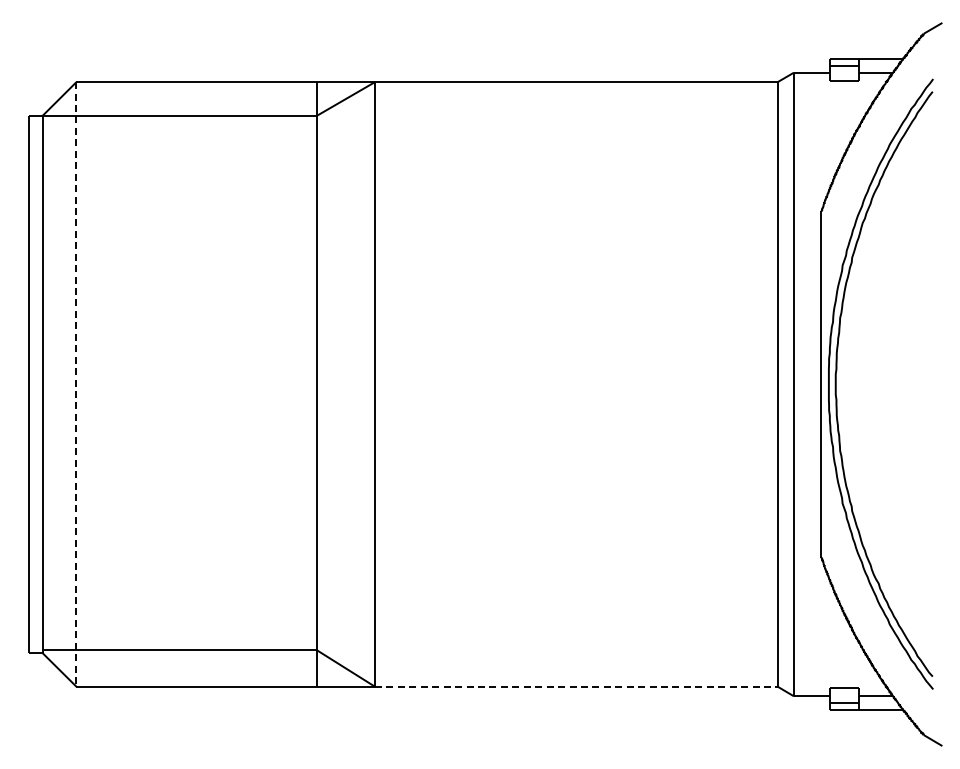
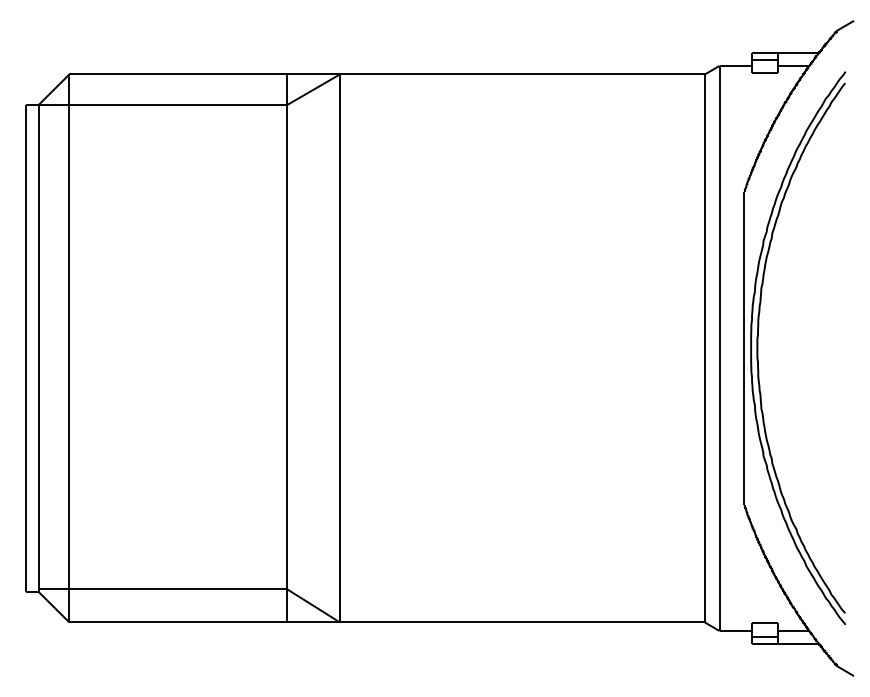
line: (76, 384) -> (69, 348), dashed -> solid
line: (576, 686) -> (522, 622), dashed -> solid

